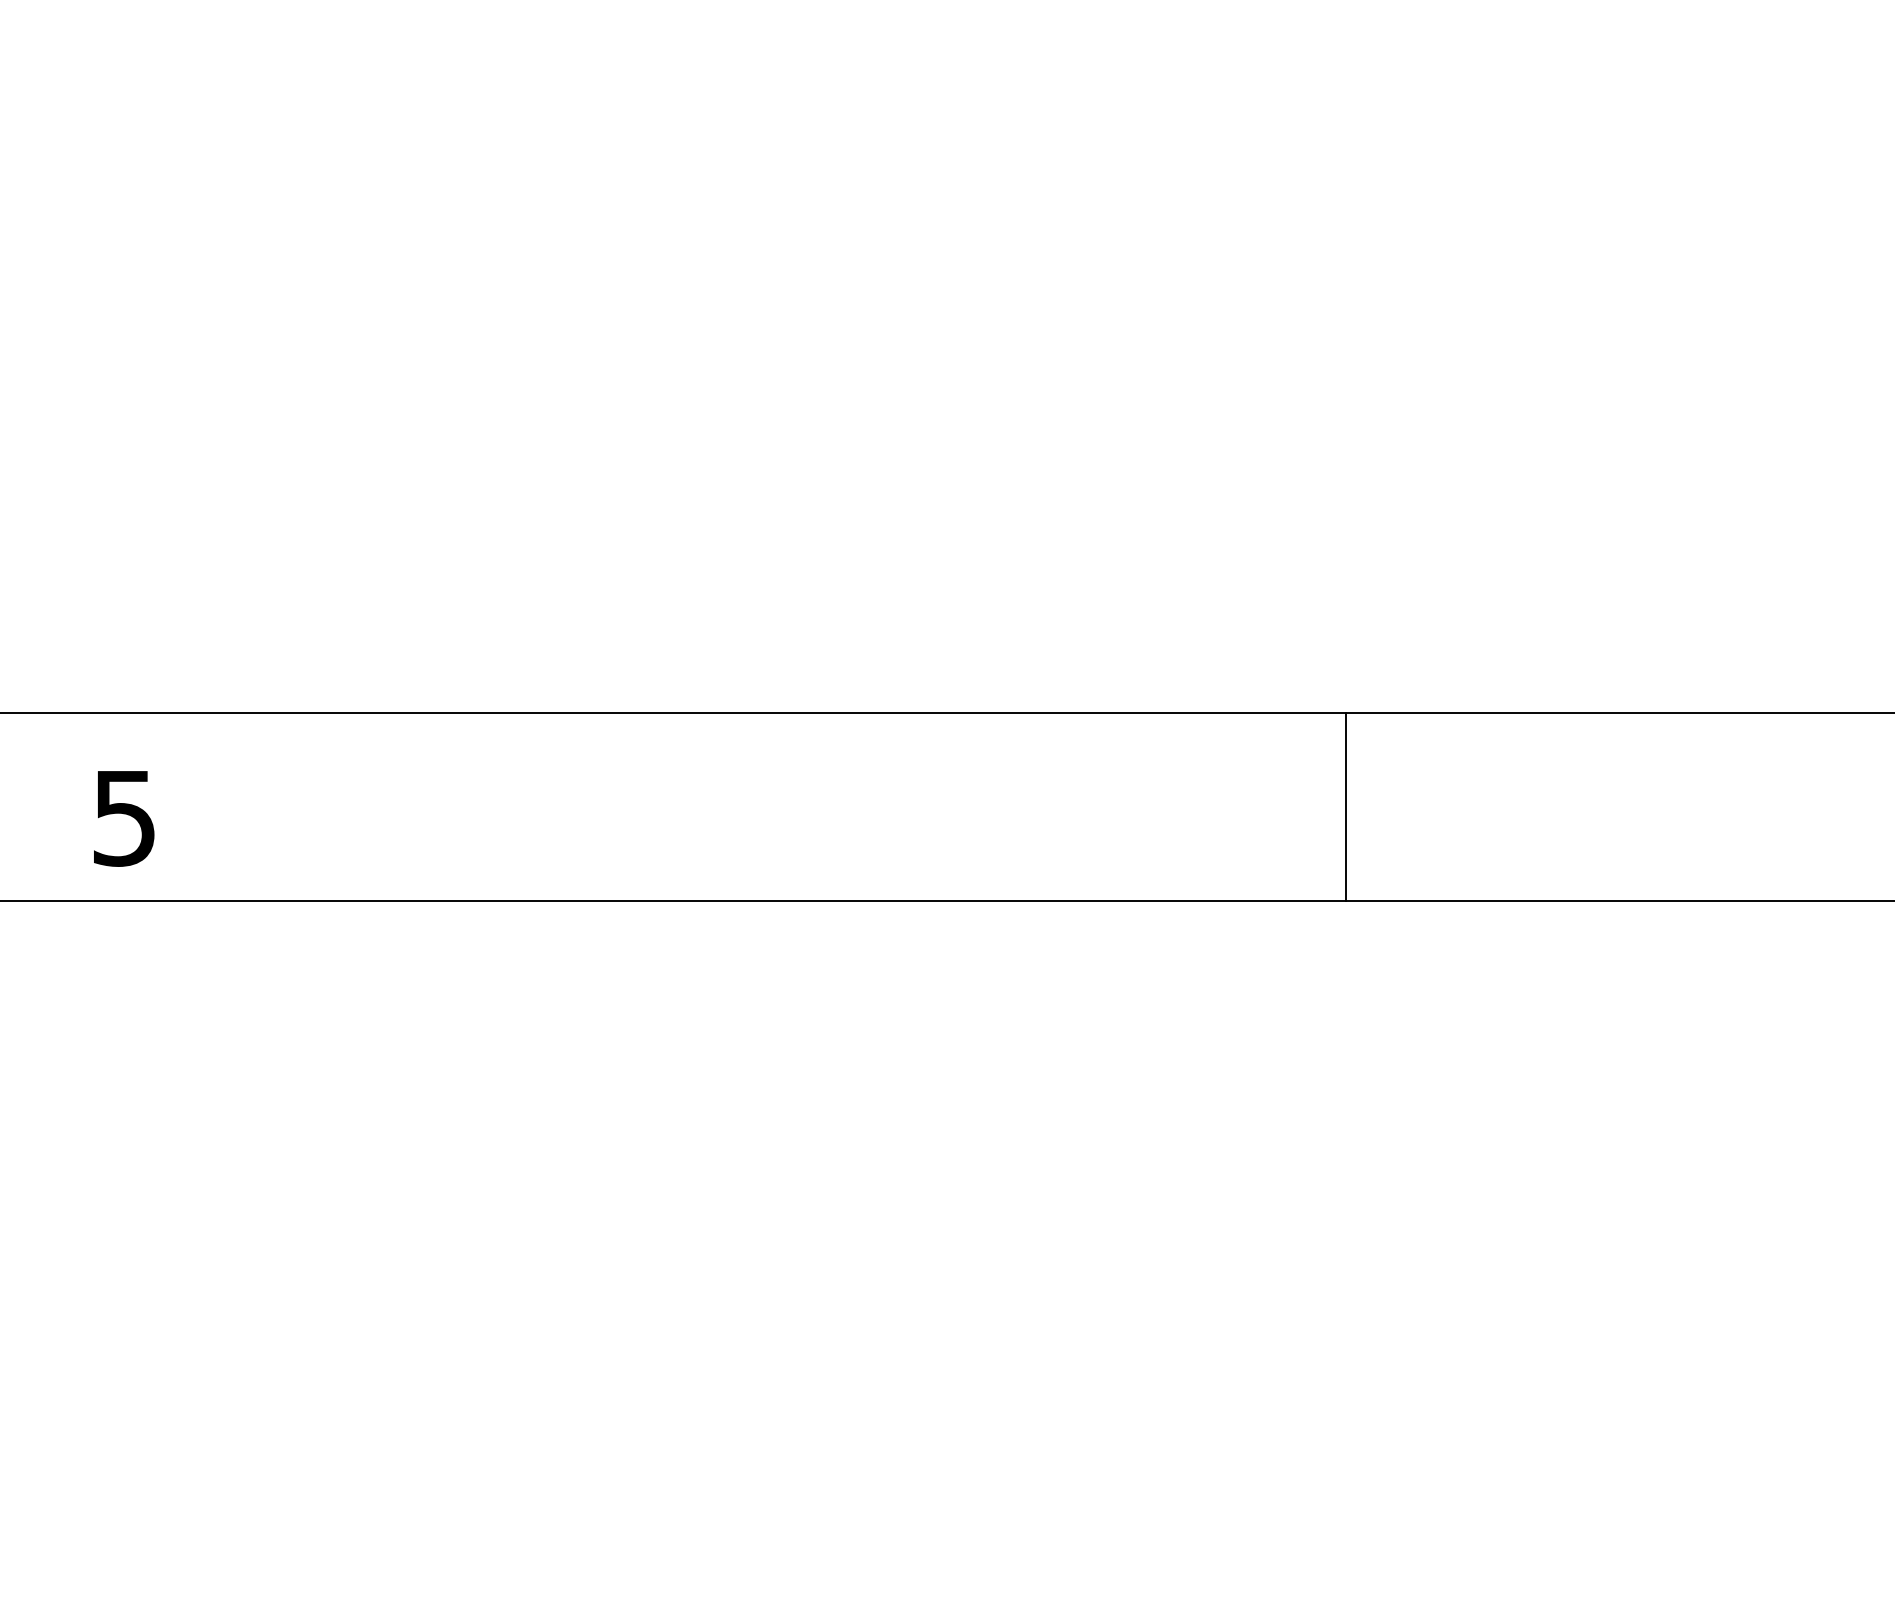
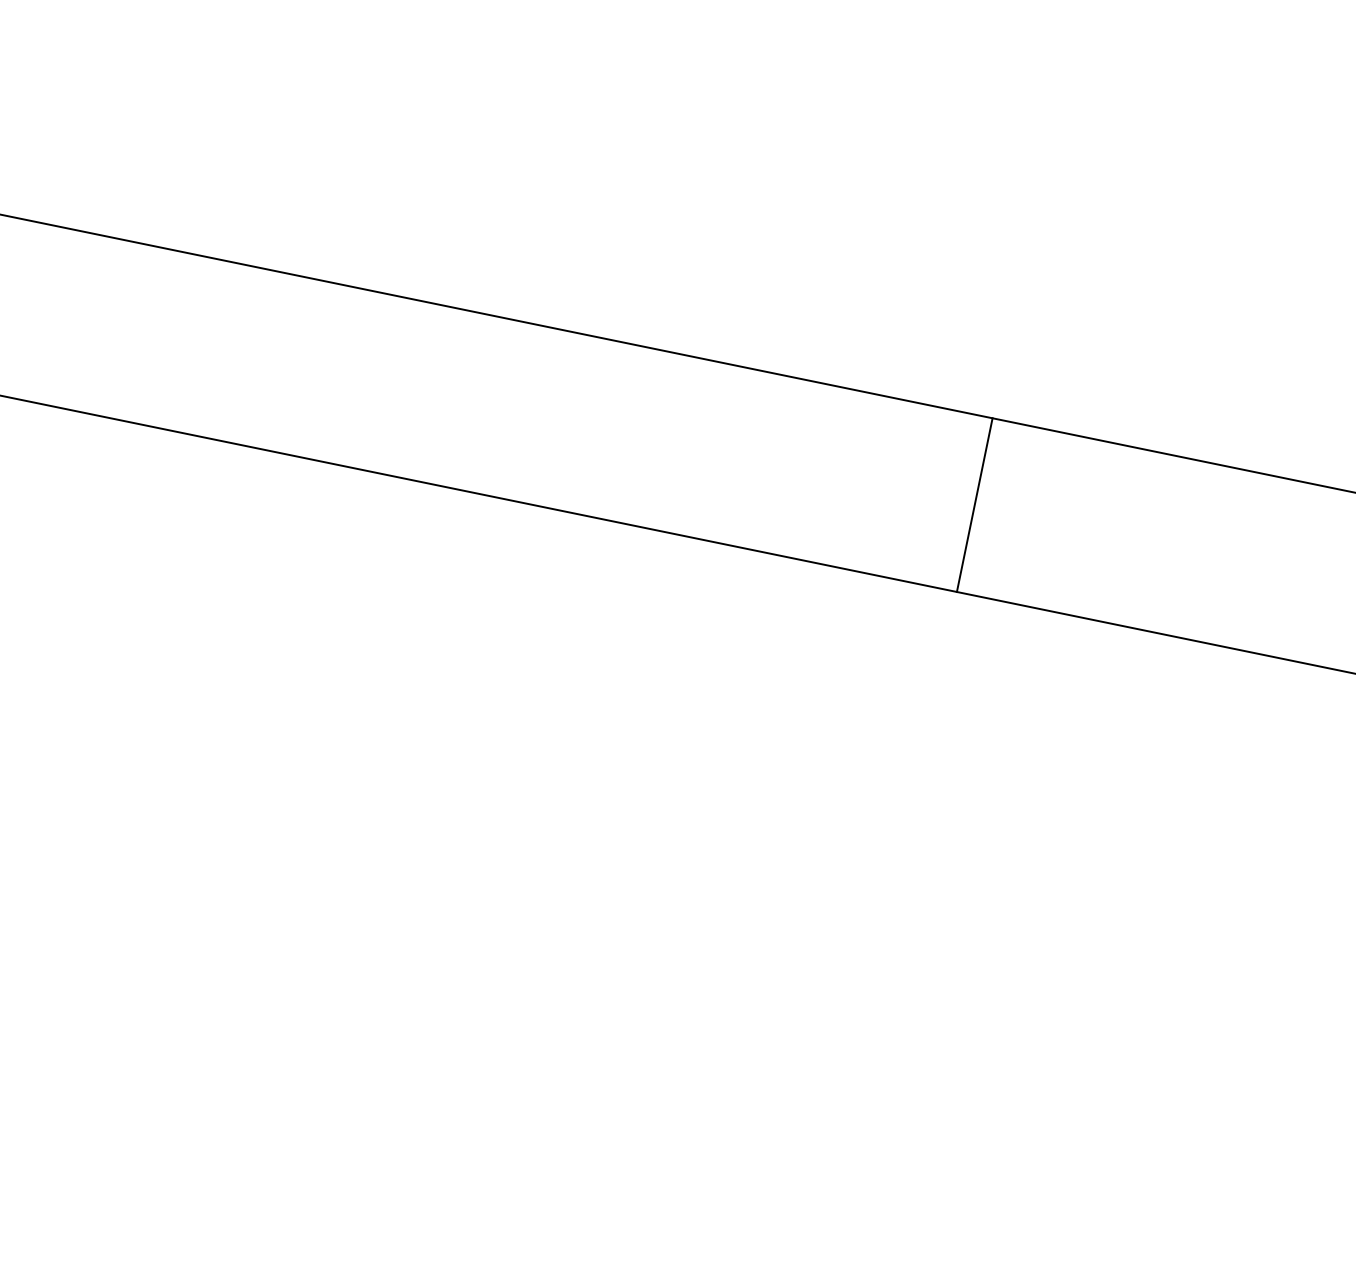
line: (1346, 807) -> (974, 505), moved

